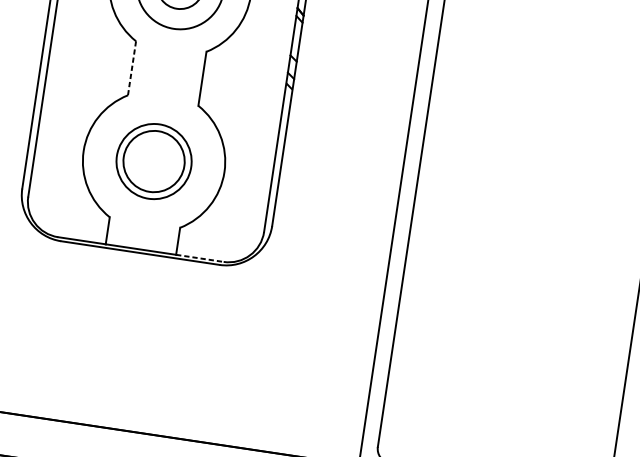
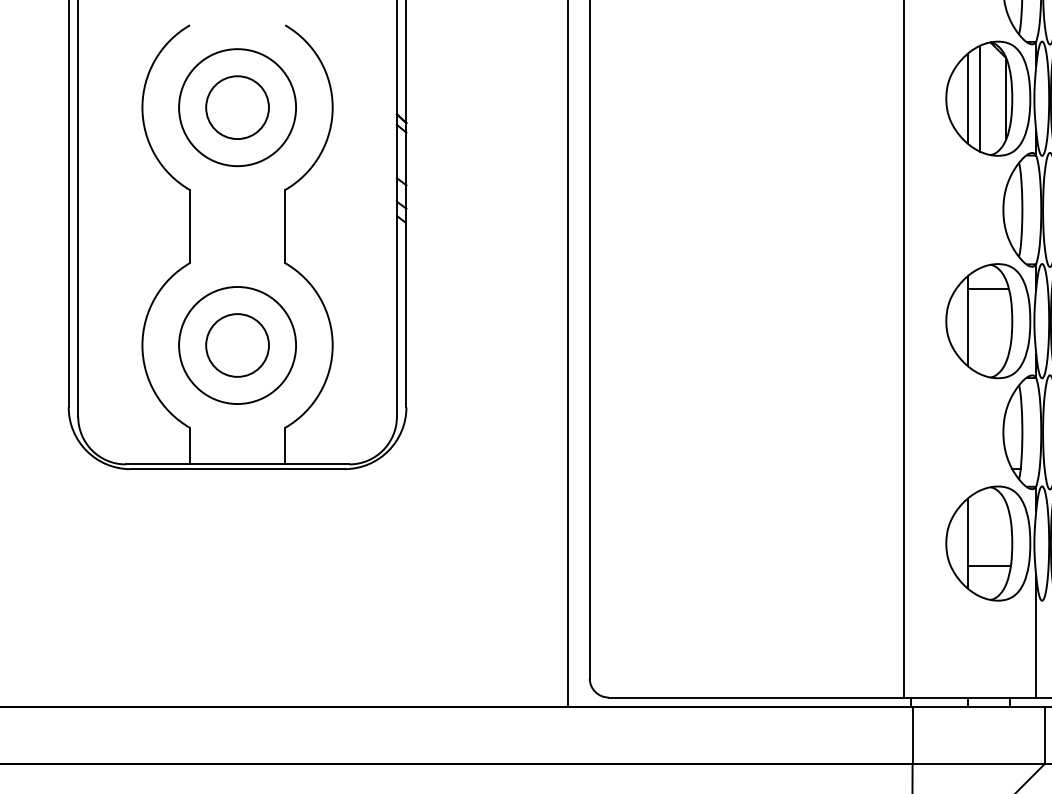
line: (132, 68) -> (190, 226), dashed -> solid
circle: (154, 161) -> (237, 345), size x0.62
circle: (154, 161) -> (237, 345), size x1.43
line: (200, 258) -> (317, 464), dashed -> solid

